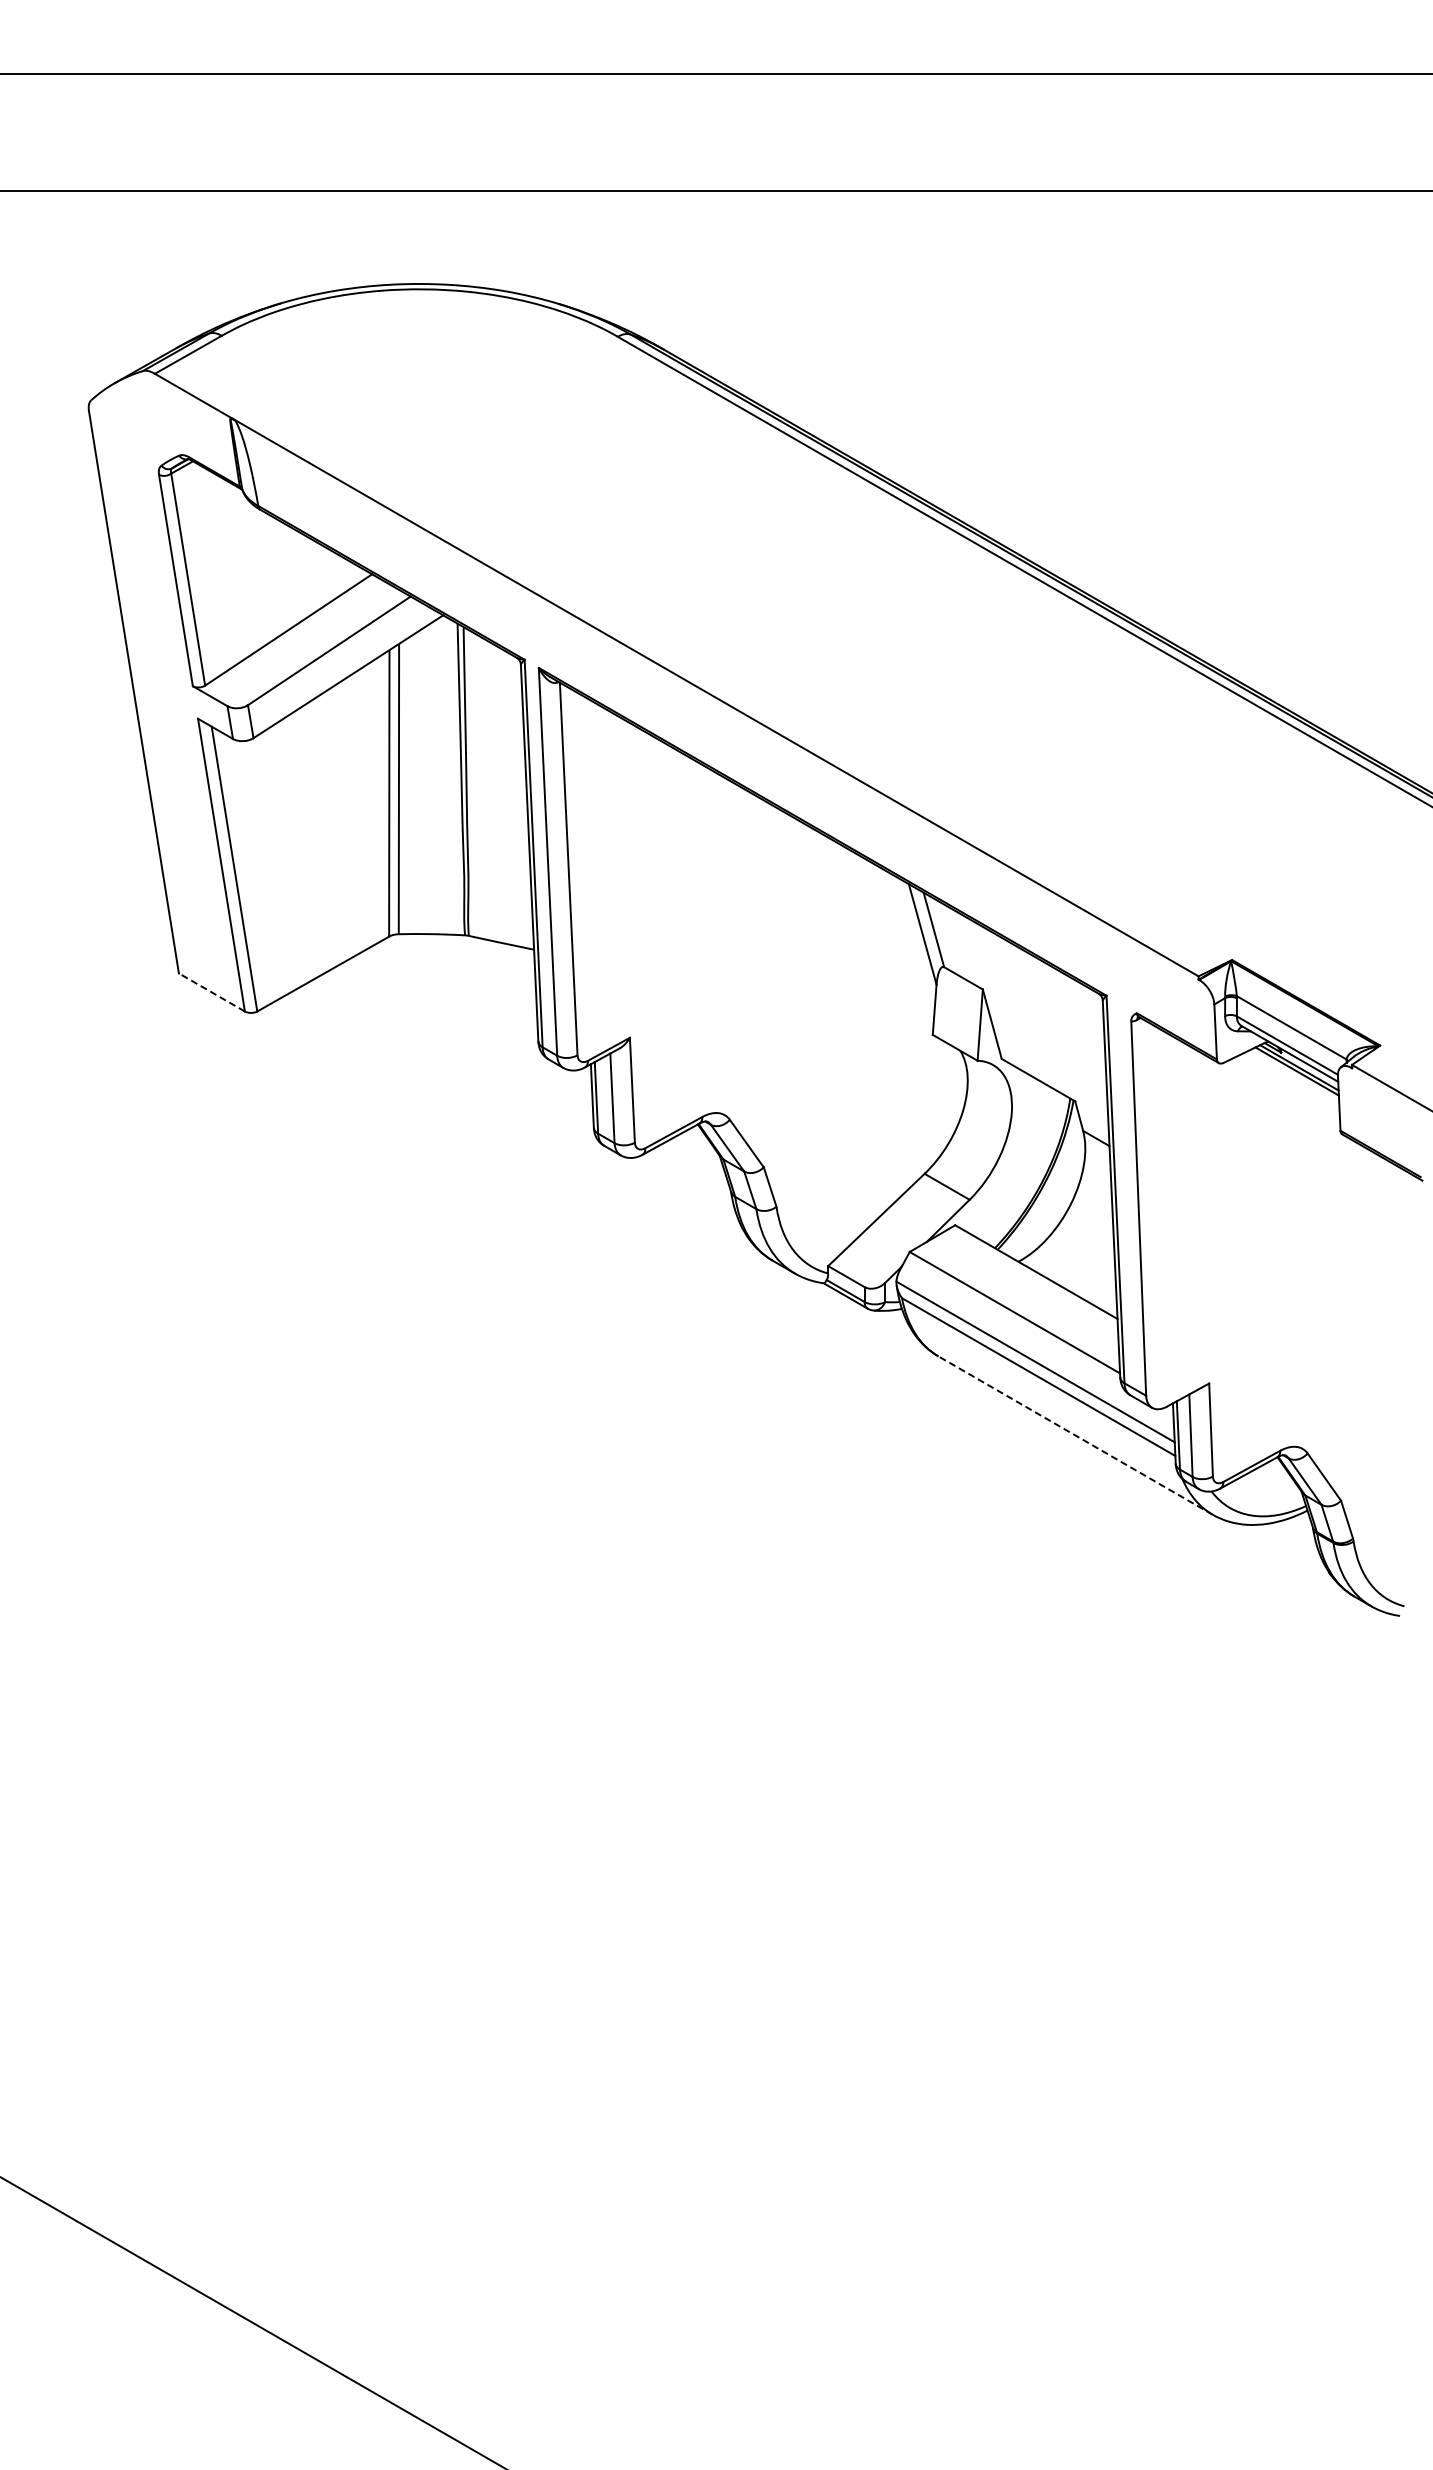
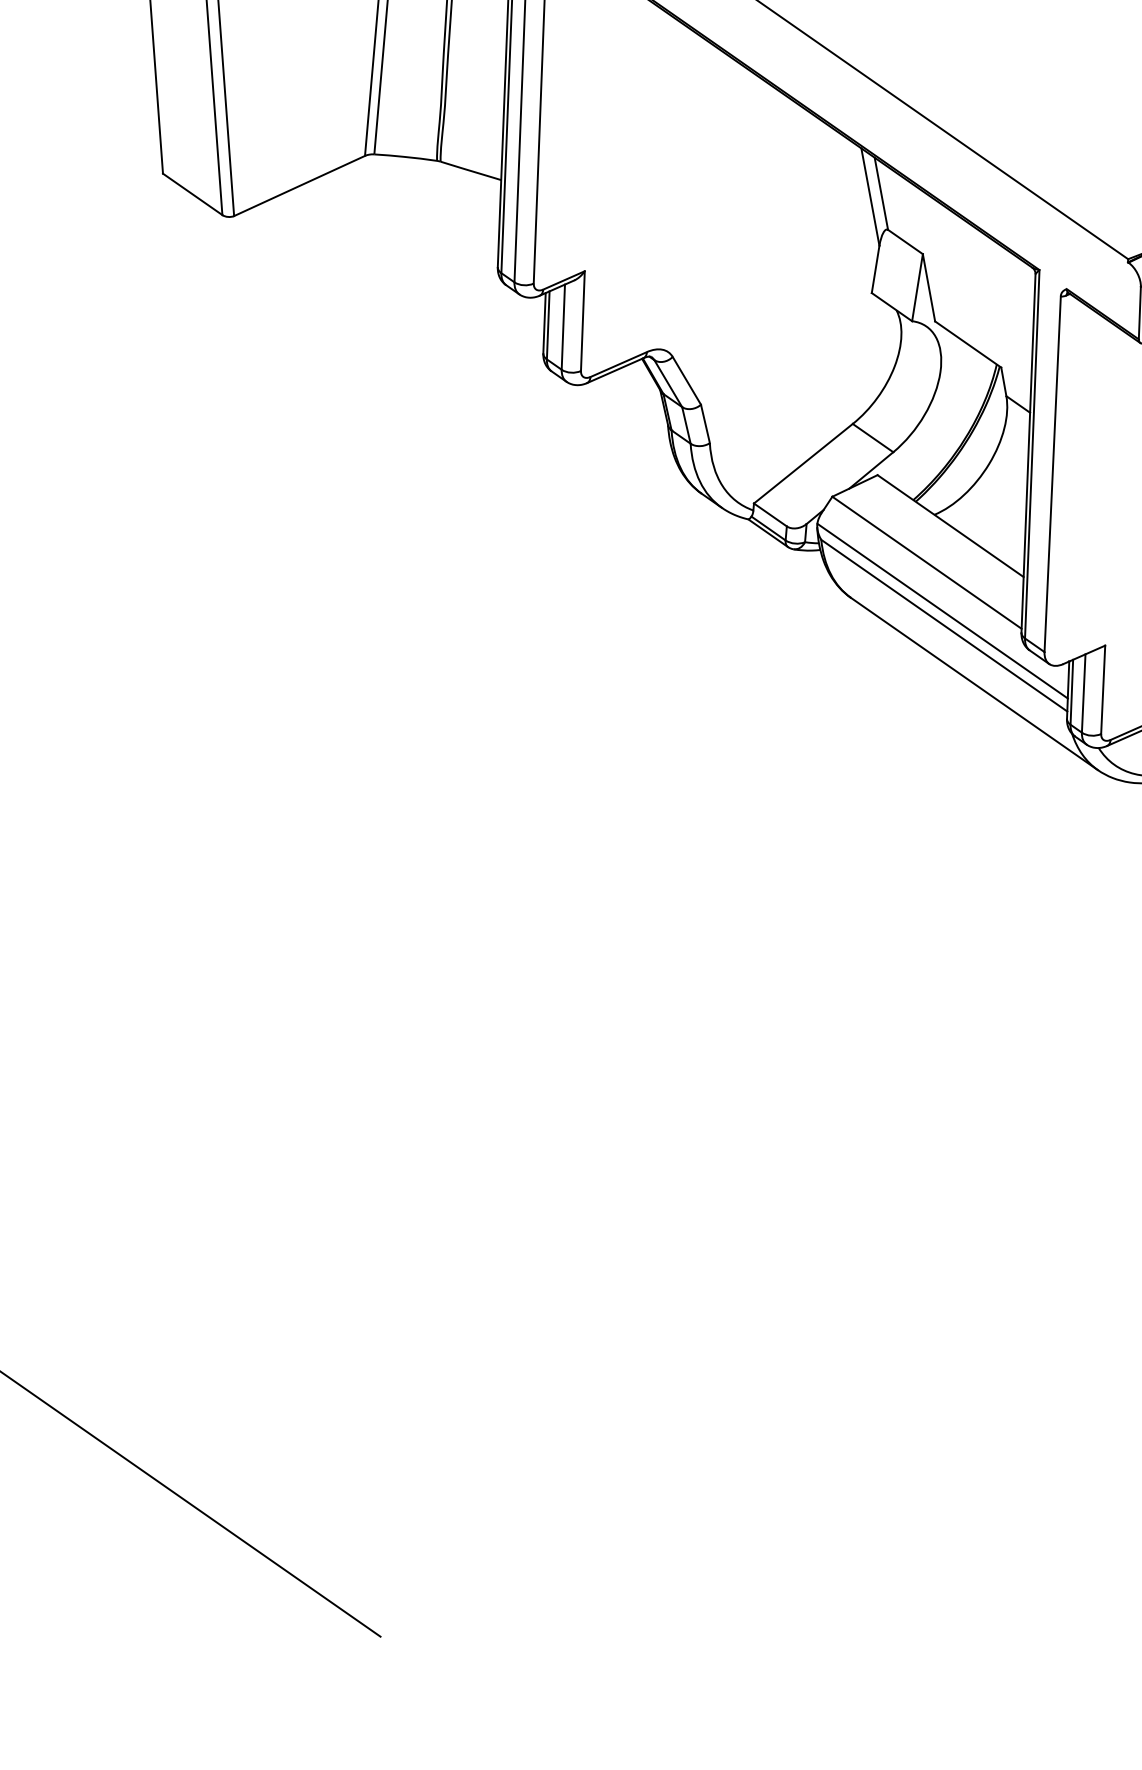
line: (211, 992) -> (192, 194), dashed -> solid
line: (1075, 1435) -> (974, 683), dashed -> solid

